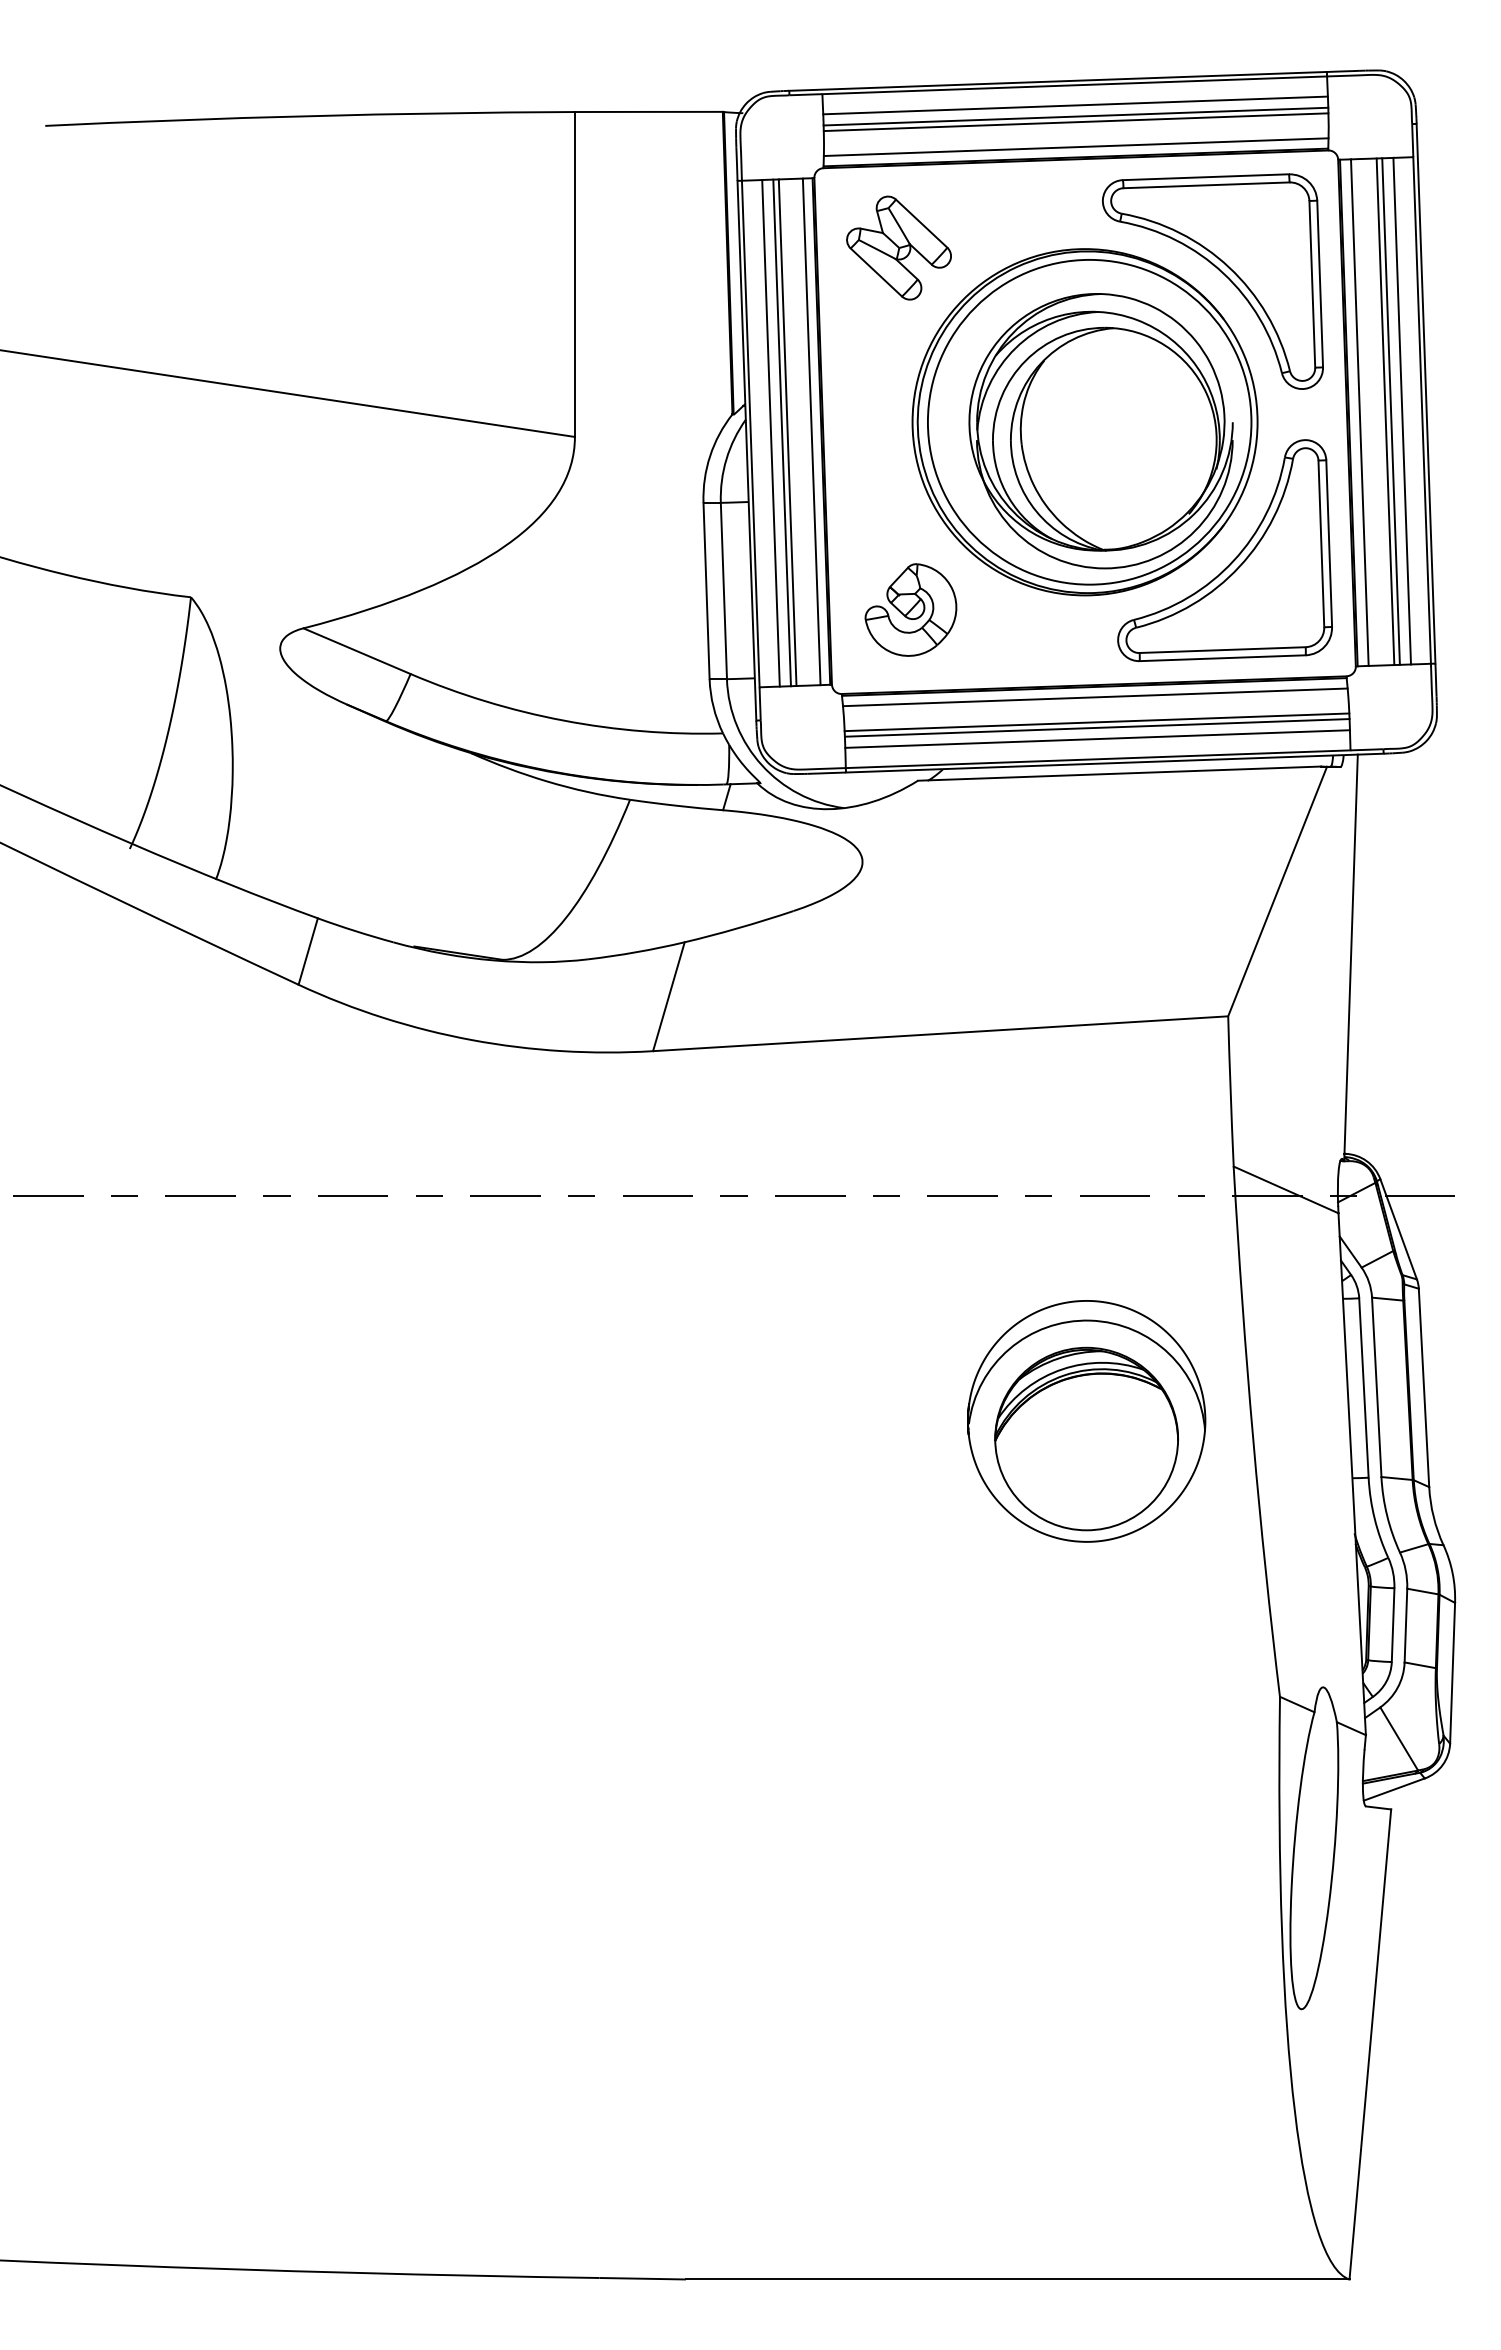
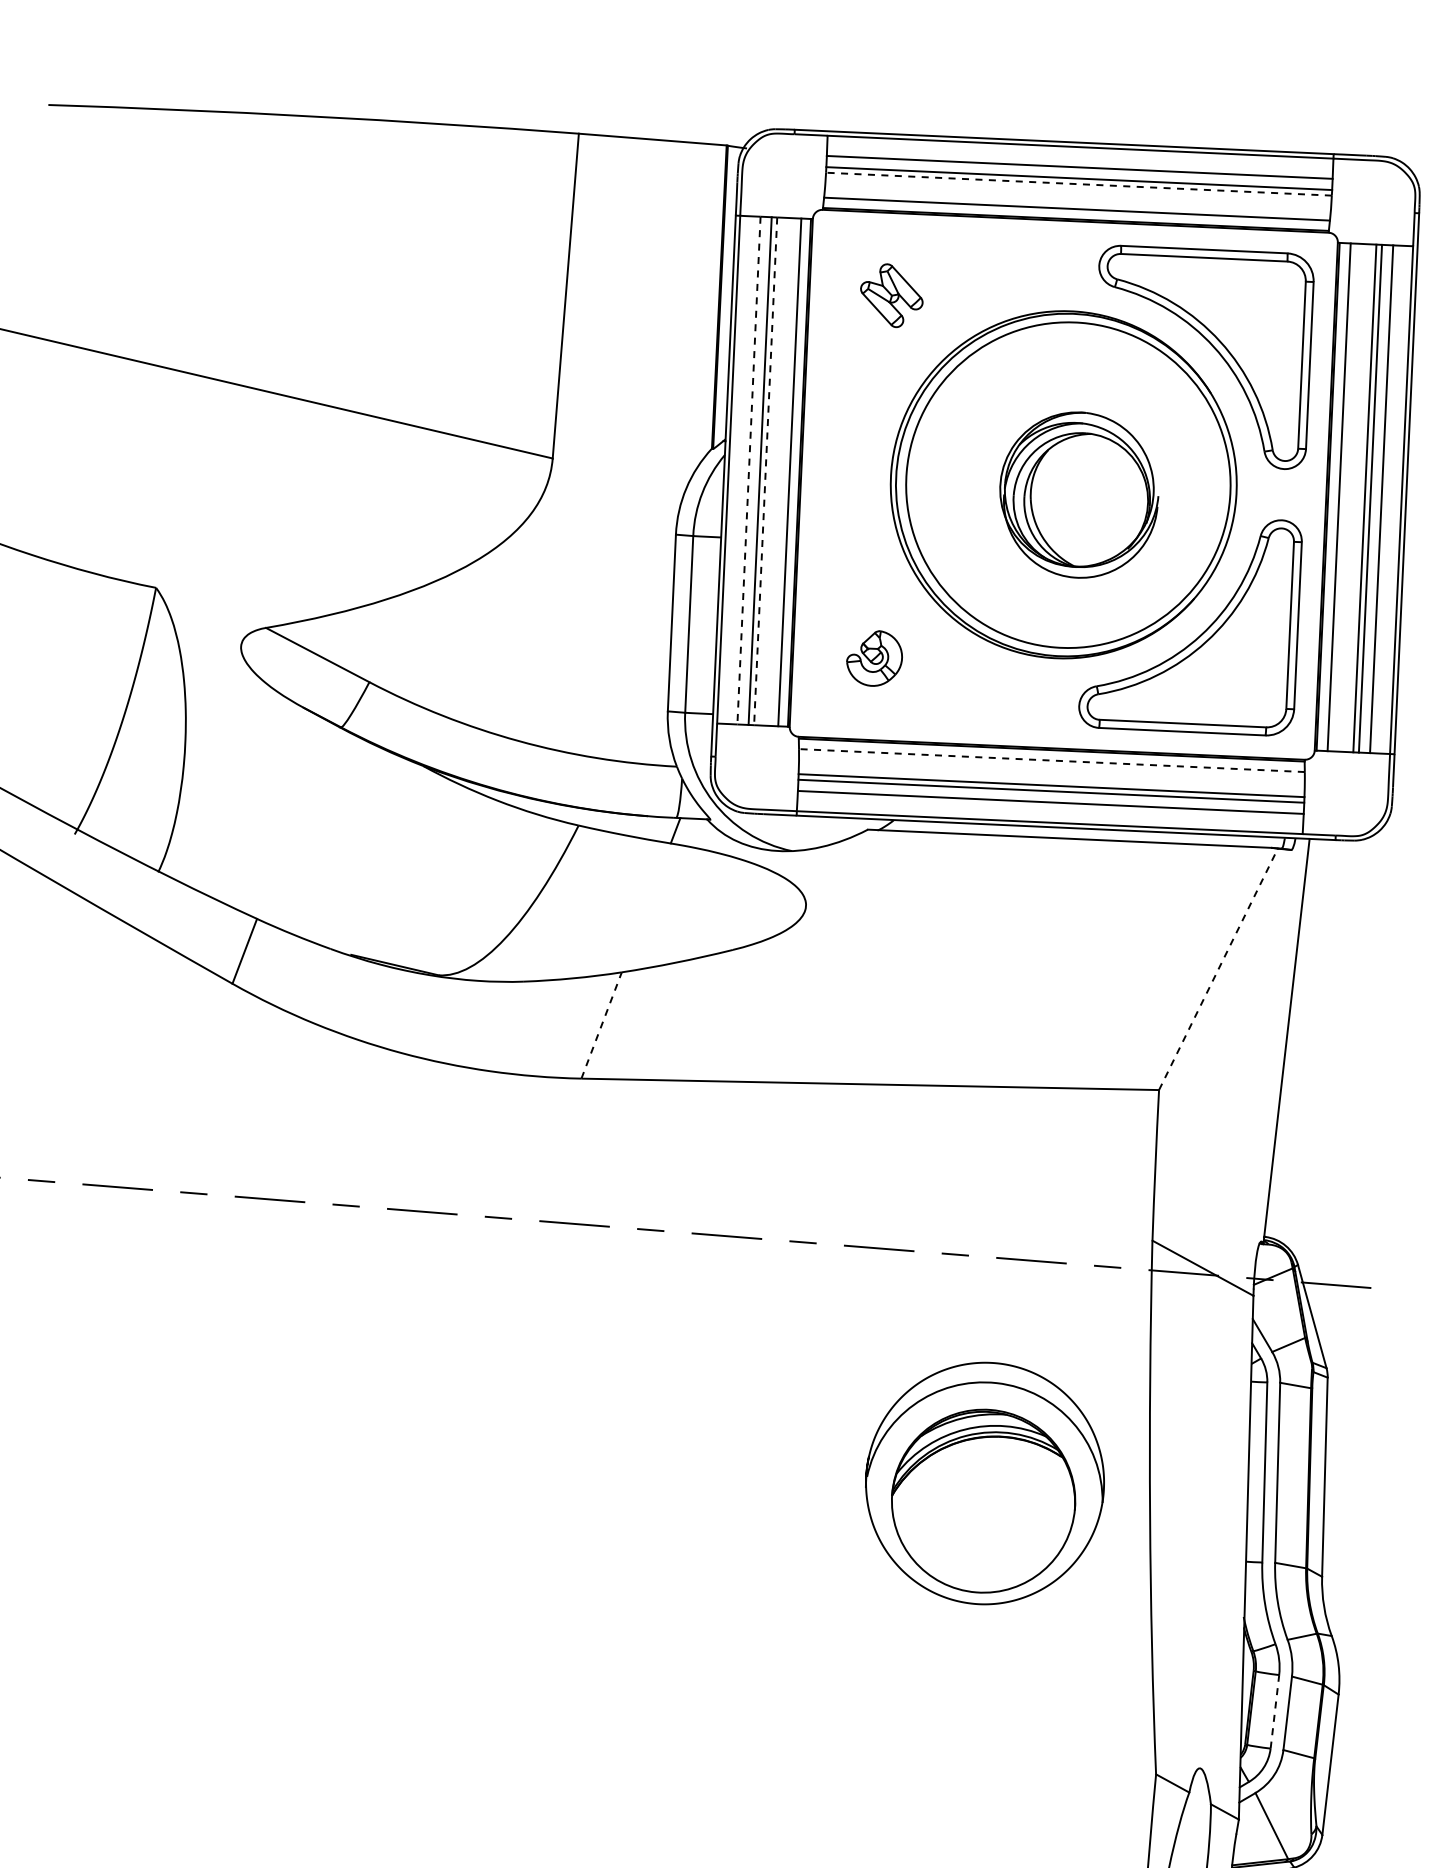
line: (1075, 122) -> (1078, 184), solid -> dashed
part: (898, 247) -> (891, 295), size x0.6
part: (1100, 431) -> (1078, 495), size x0.6
line: (771, 433) -> (749, 470), solid -> dashed
line: (787, 433) -> (765, 472), solid -> dashed
part: (910, 609) -> (874, 657), size x0.6
line: (1094, 697) -> (1051, 760), solid -> dashed
line: (1277, 891) -> (1218, 969), solid -> dashed
line: (668, 996) -> (601, 1025), solid -> dashed
line: (1393, 1625) -> (1275, 1712), solid -> dashed

